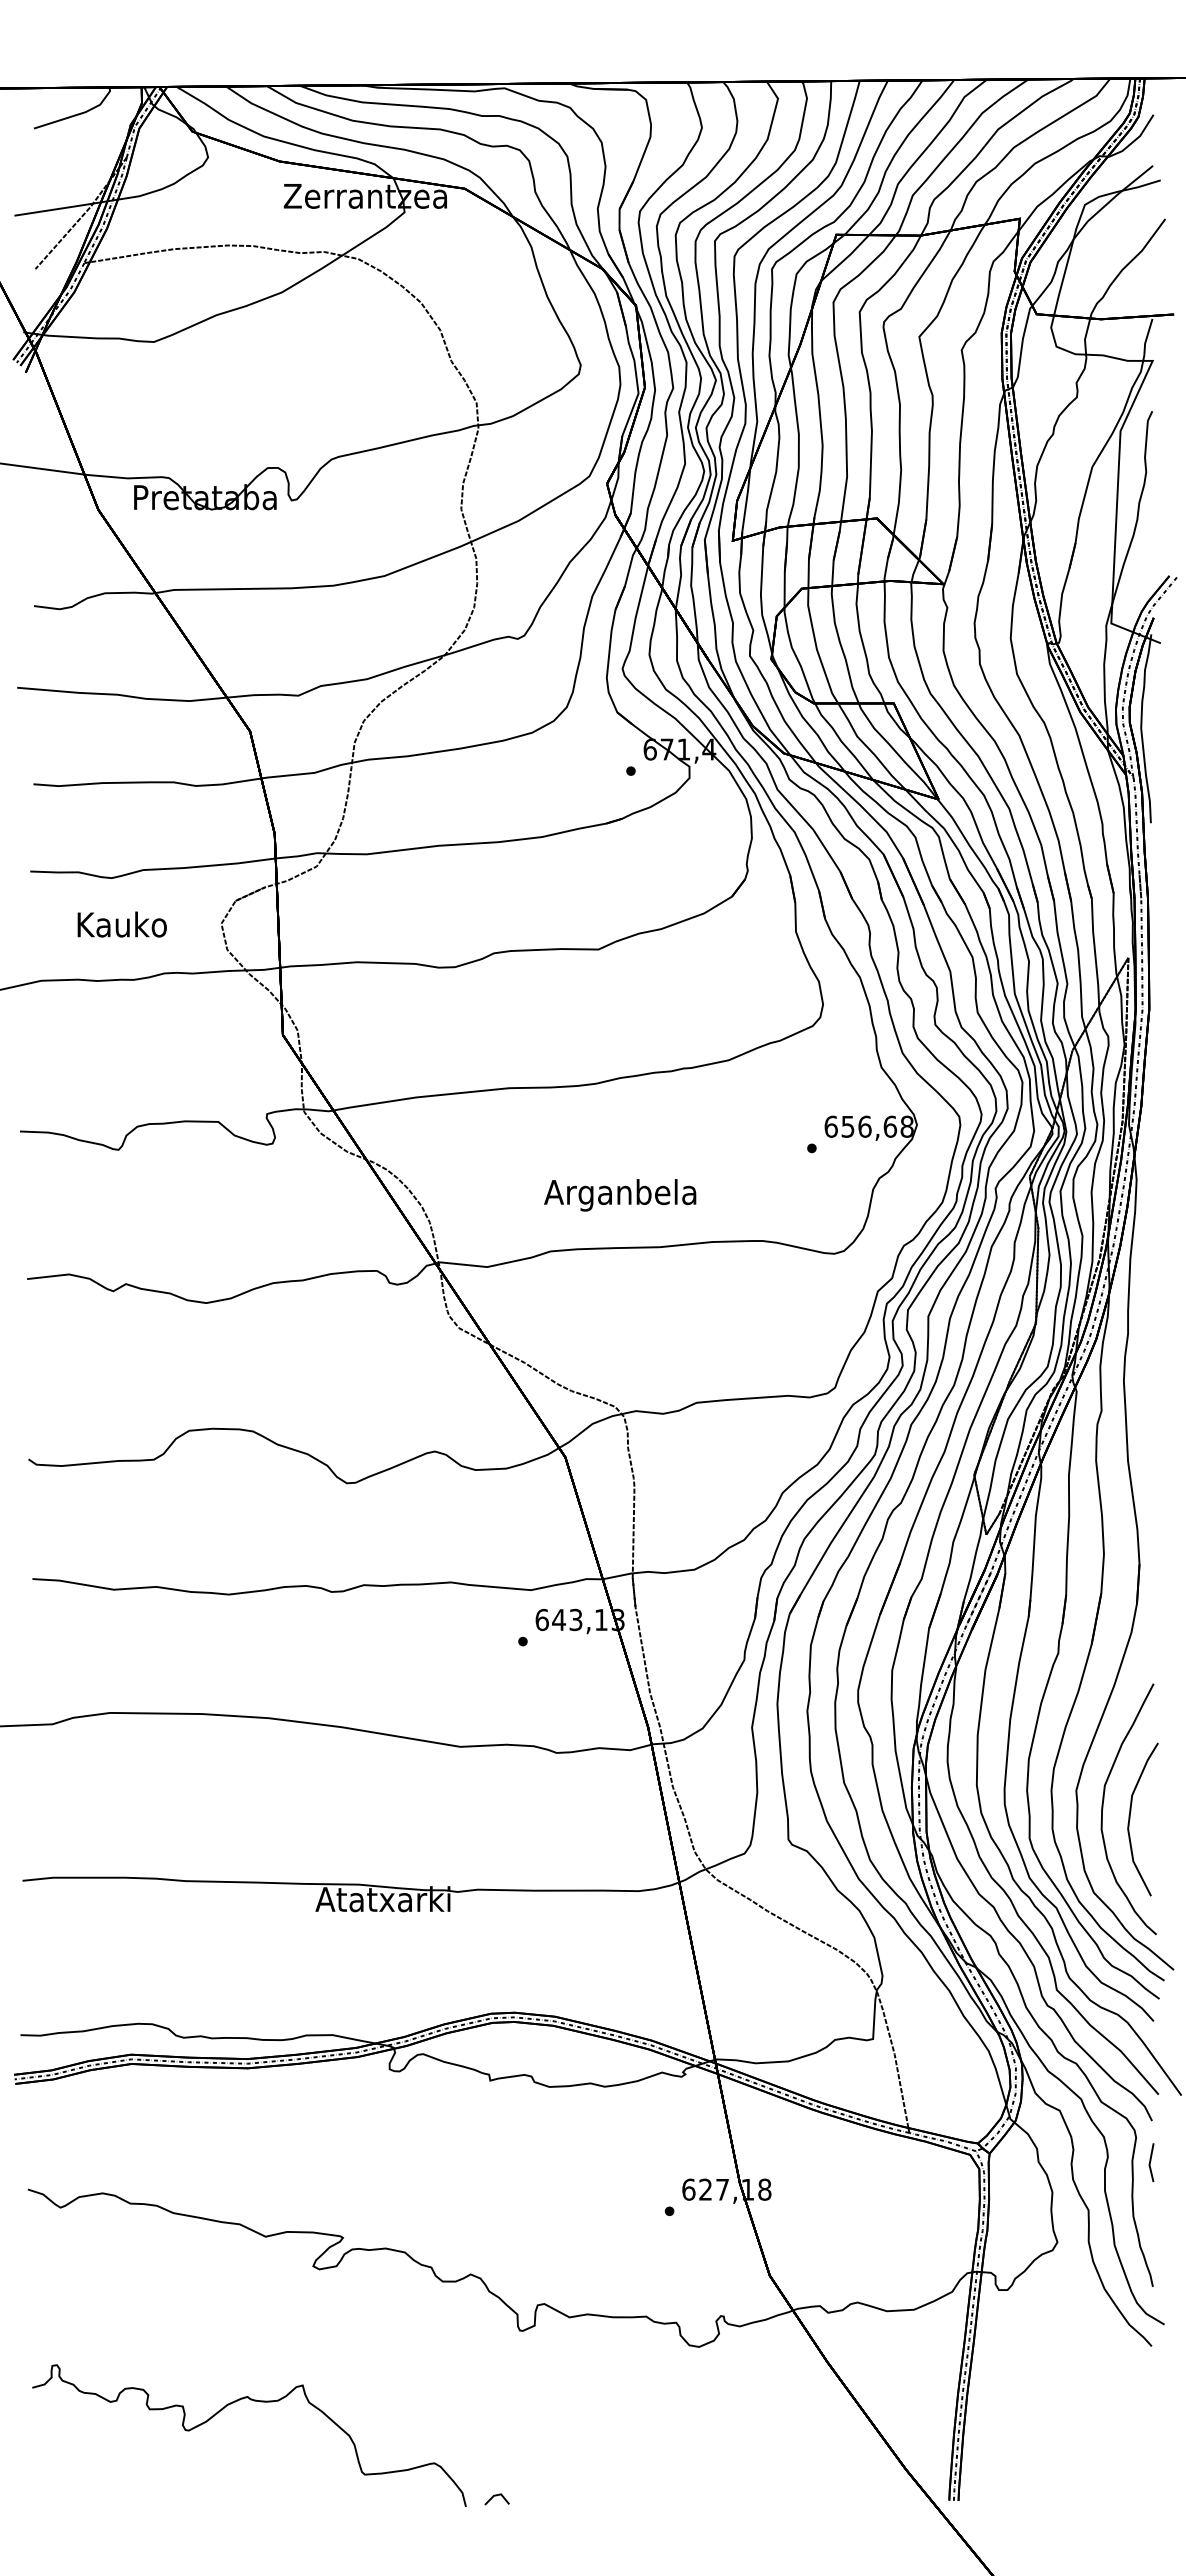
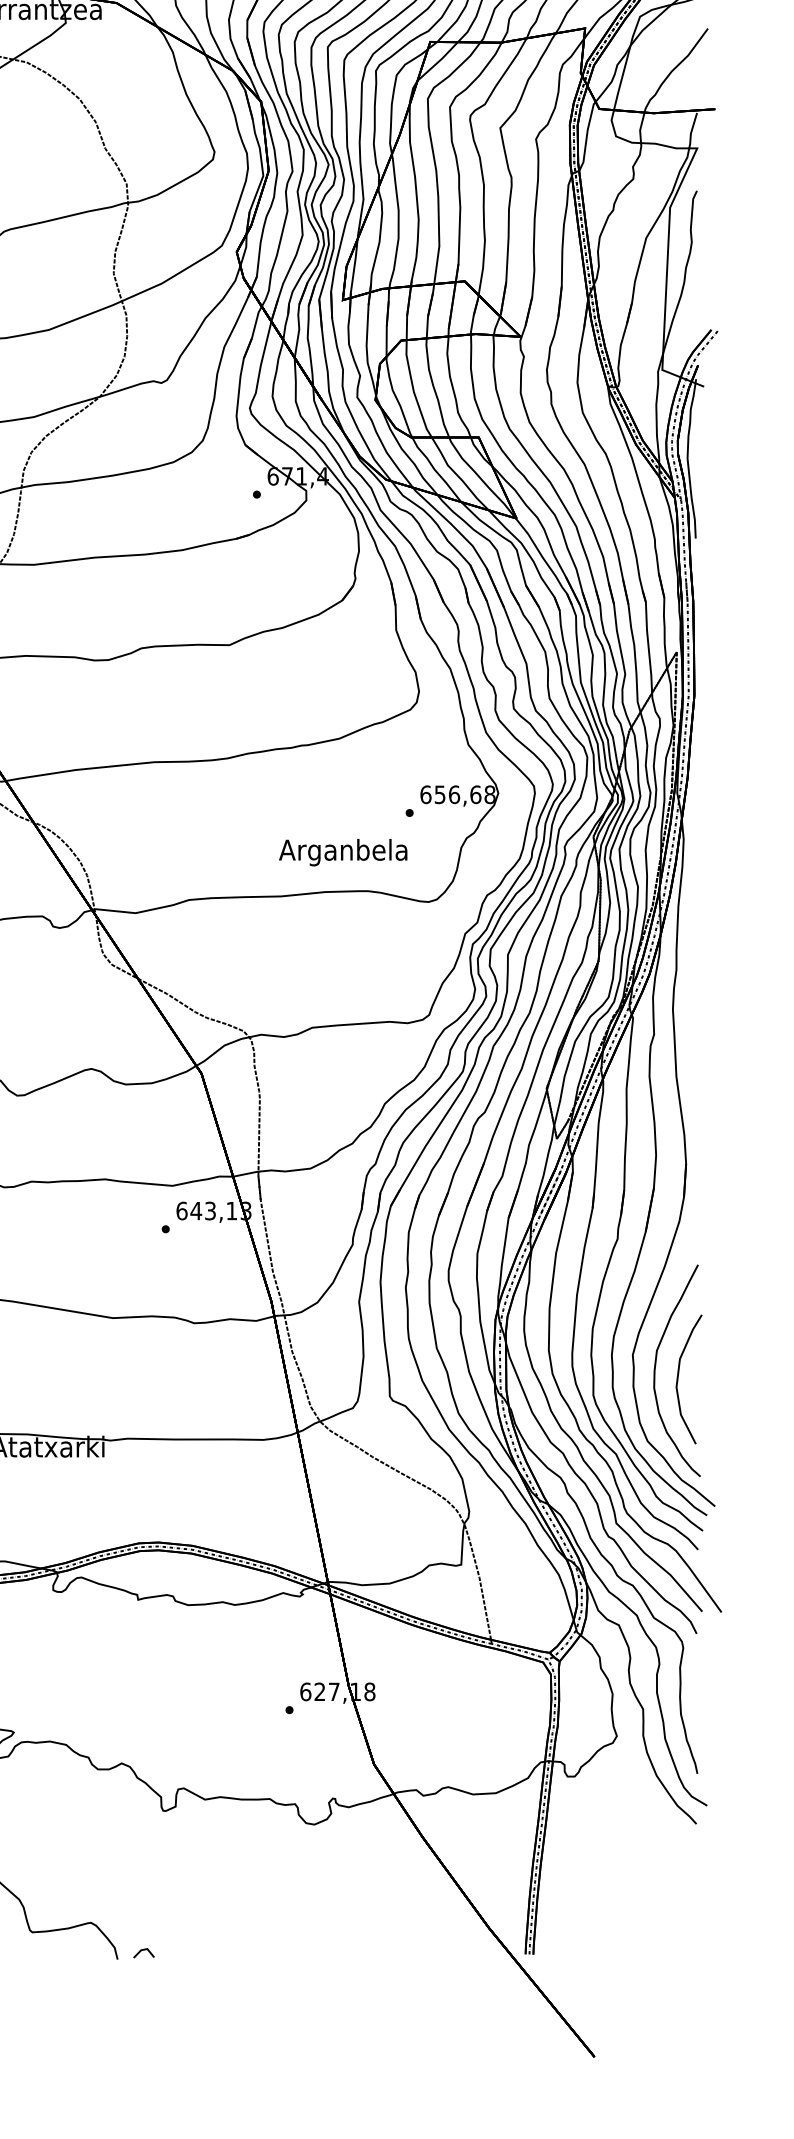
text: (620, 1195) -> (343, 852), moved
line: (1151, 2161) -> (696, 1668), removed

